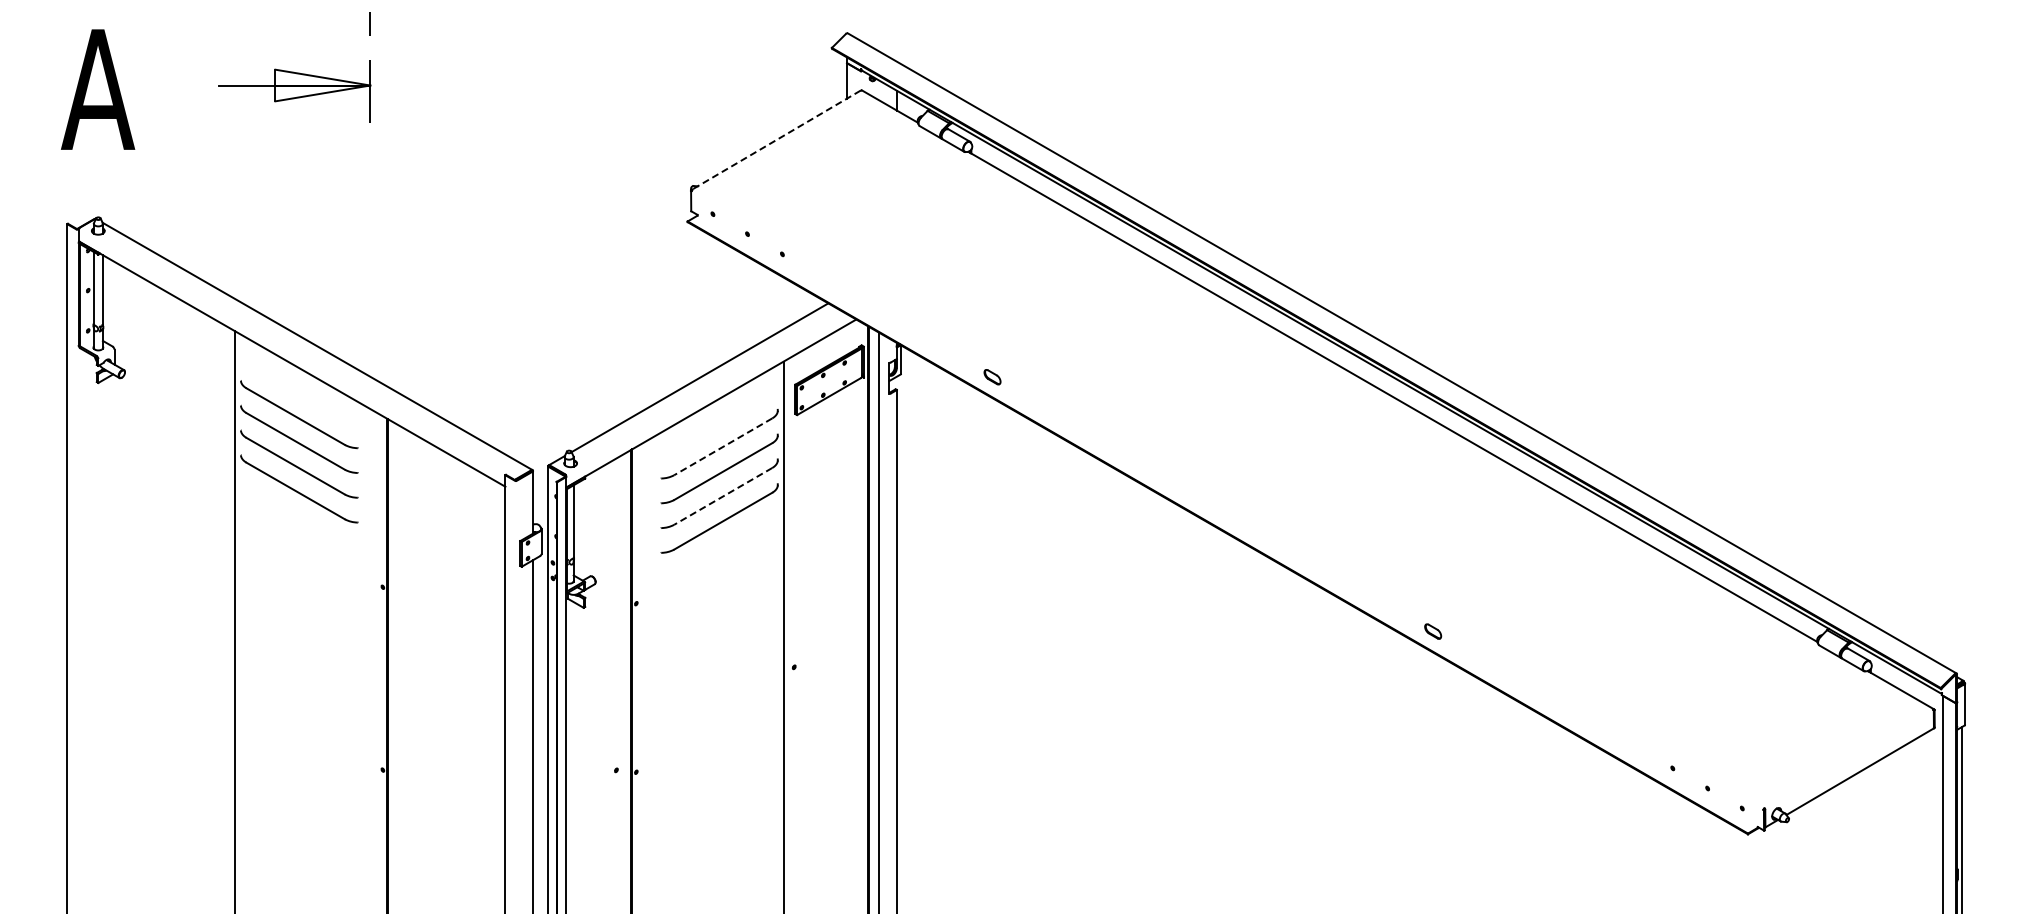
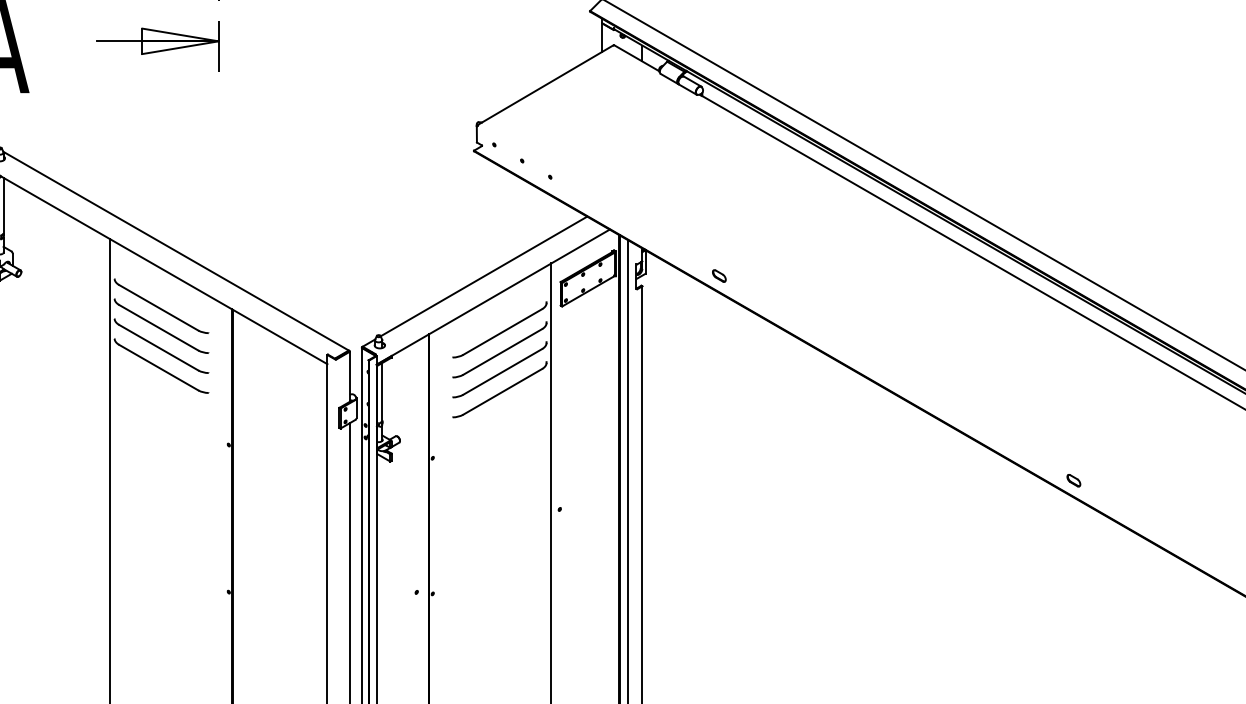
line: (776, 140) -> (545, 85), dashed -> solid
line: (723, 446) -> (502, 331), dashed -> solid
line: (723, 496) -> (502, 372), dashed -> solid

